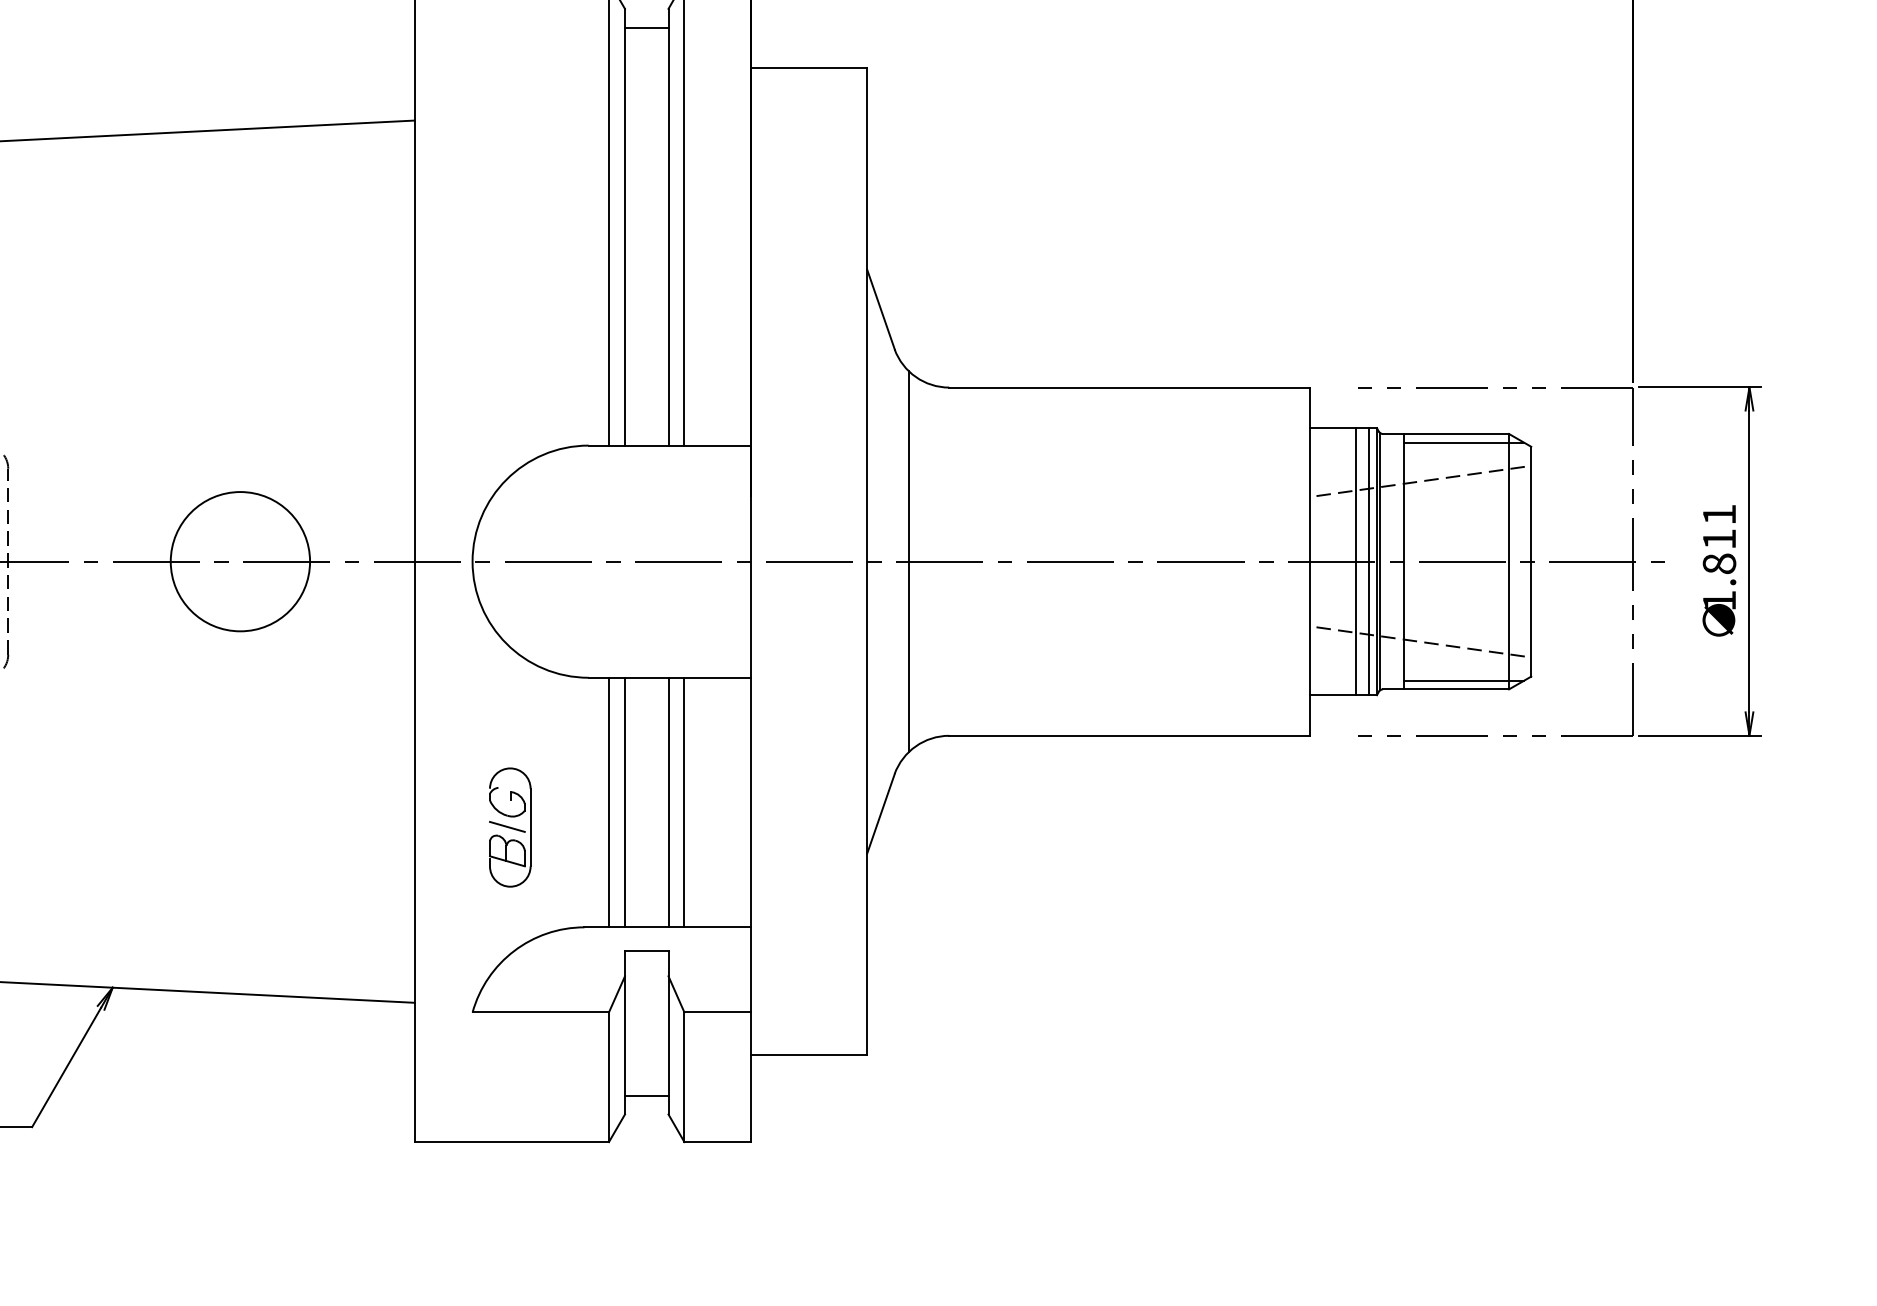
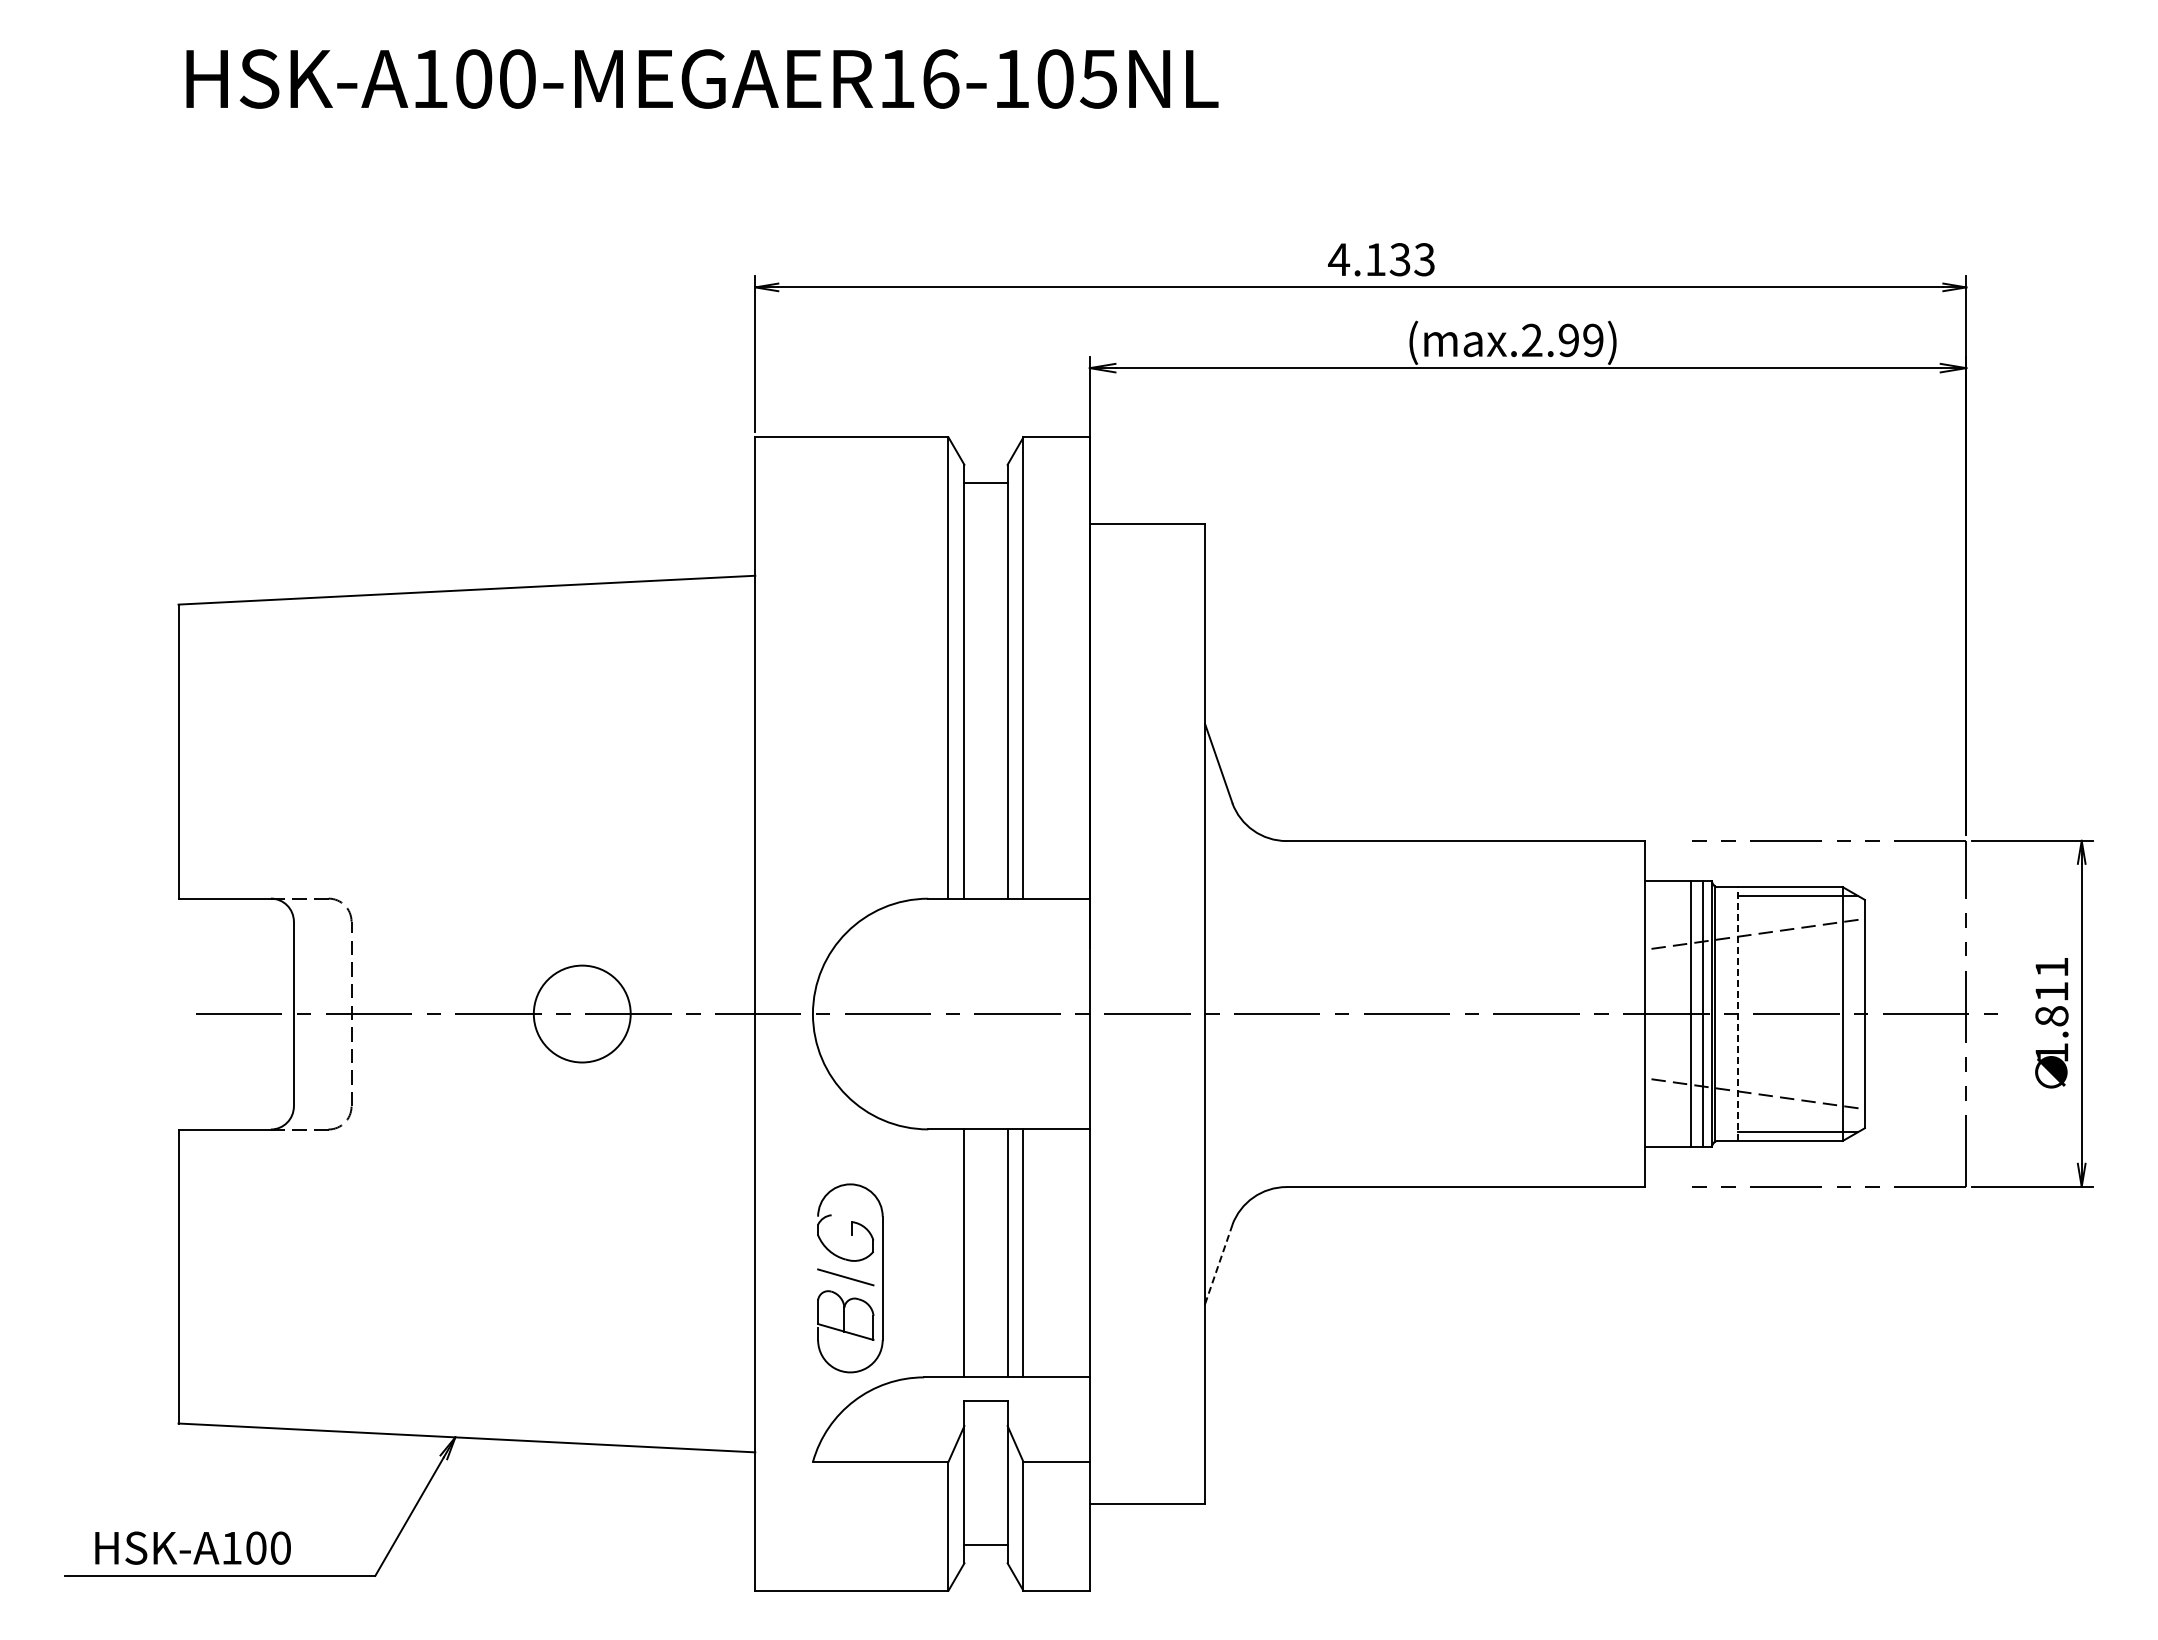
circle: (240, 561) -> (582, 1013), size x0.7
line: (908, 561) -> (1246, 1013), removed
line: (1404, 562) -> (1738, 1014), solid -> dashed
line: (608, 802) -> (948, 1253), removed
line: (880, 813) -> (1218, 1264), solid -> dashed
part: (510, 826) -> (850, 1277), size x1.6

